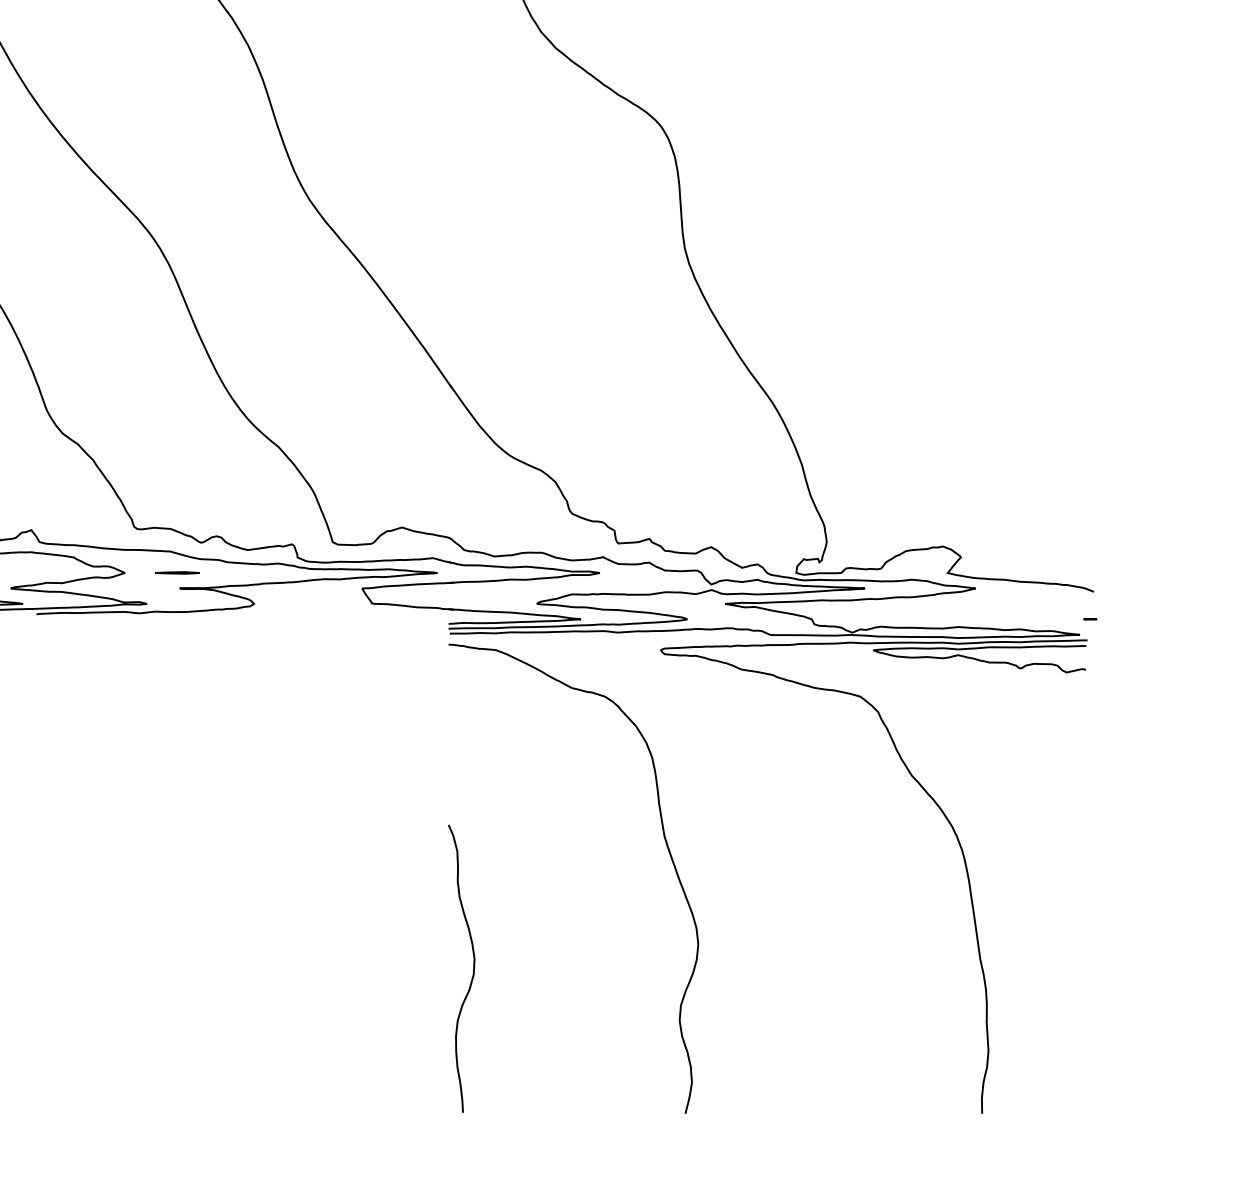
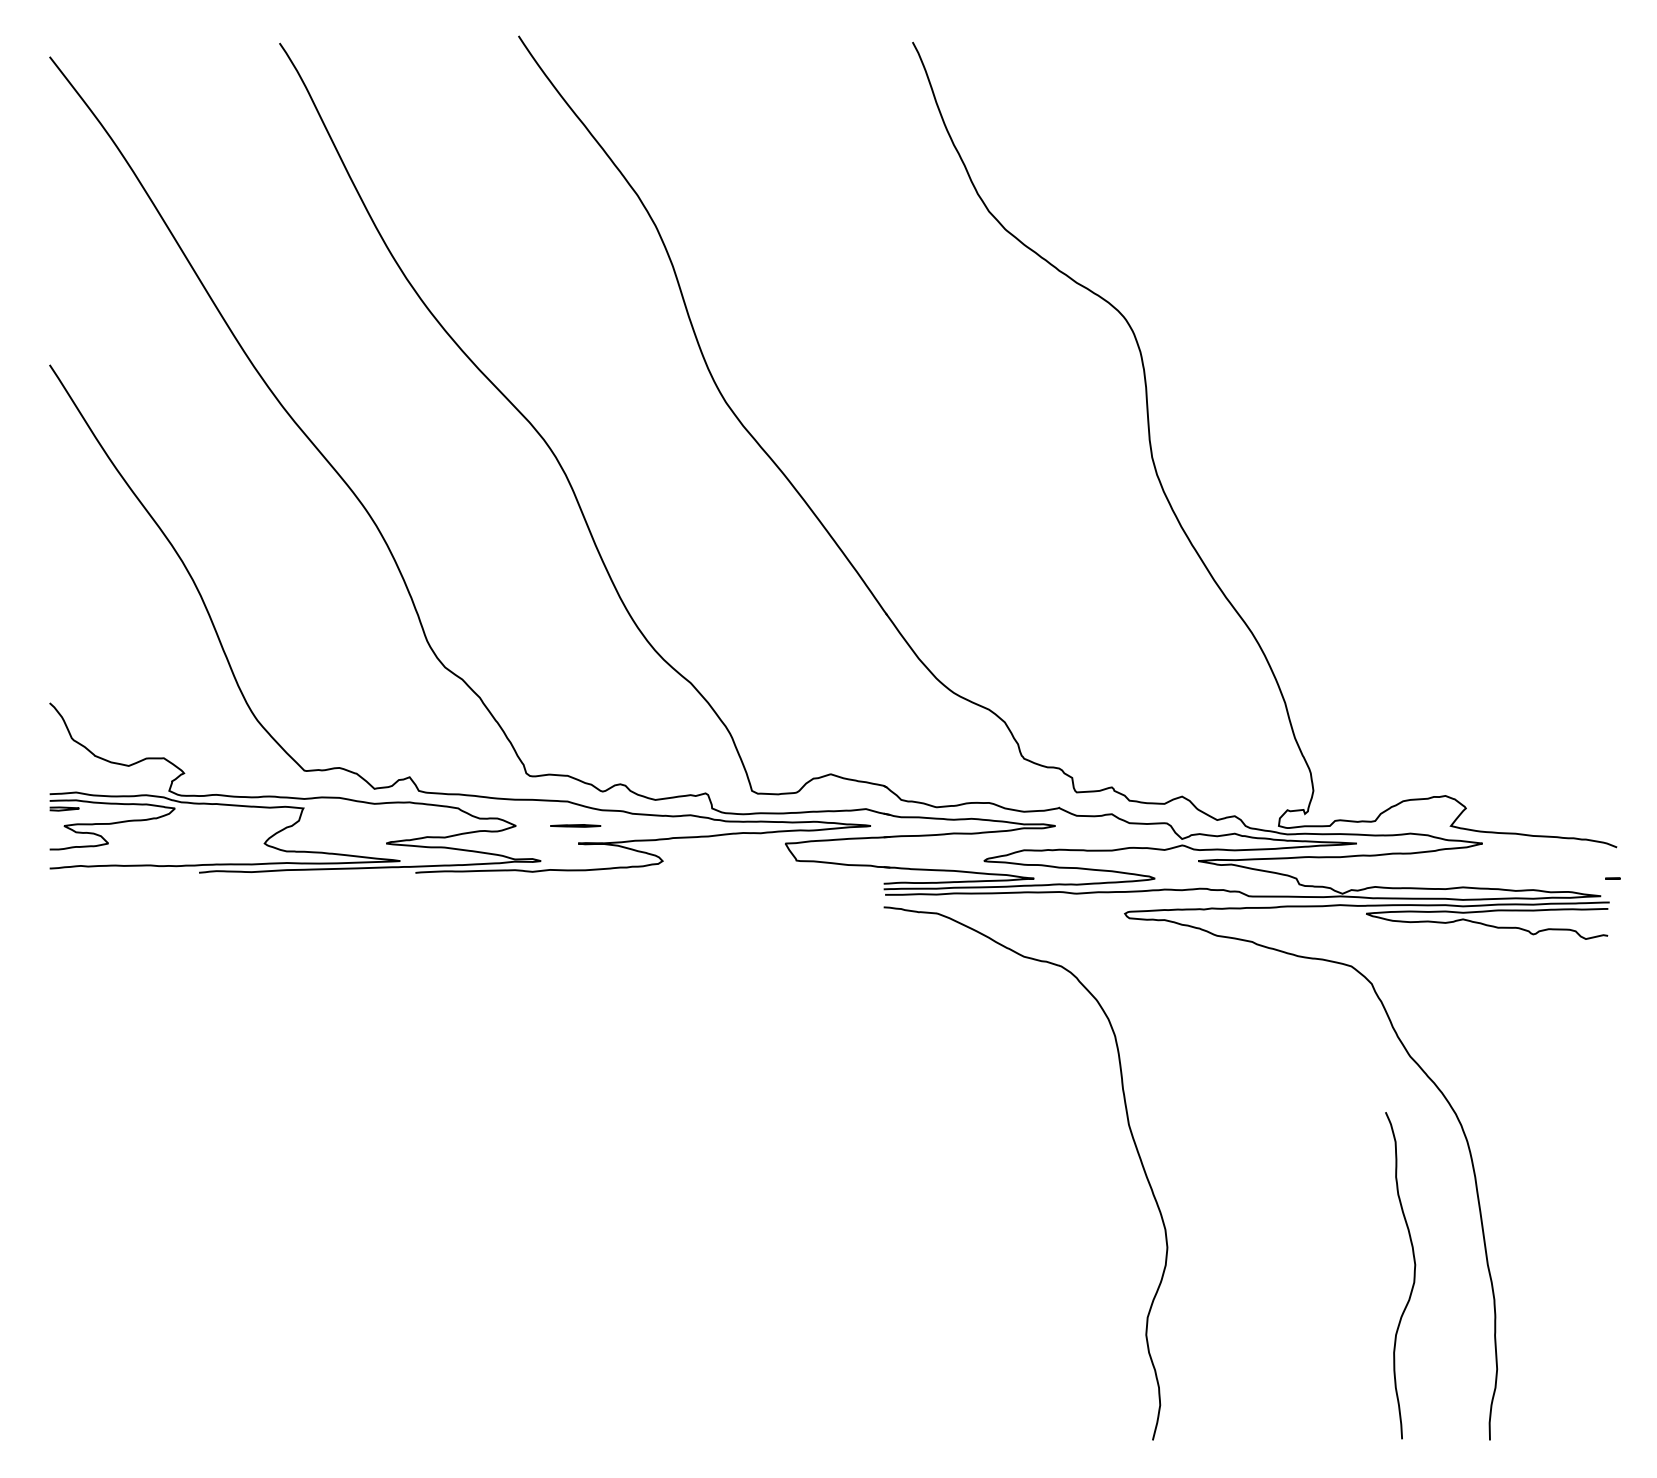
curve: (473, 968) -> (1413, 1275), moved

